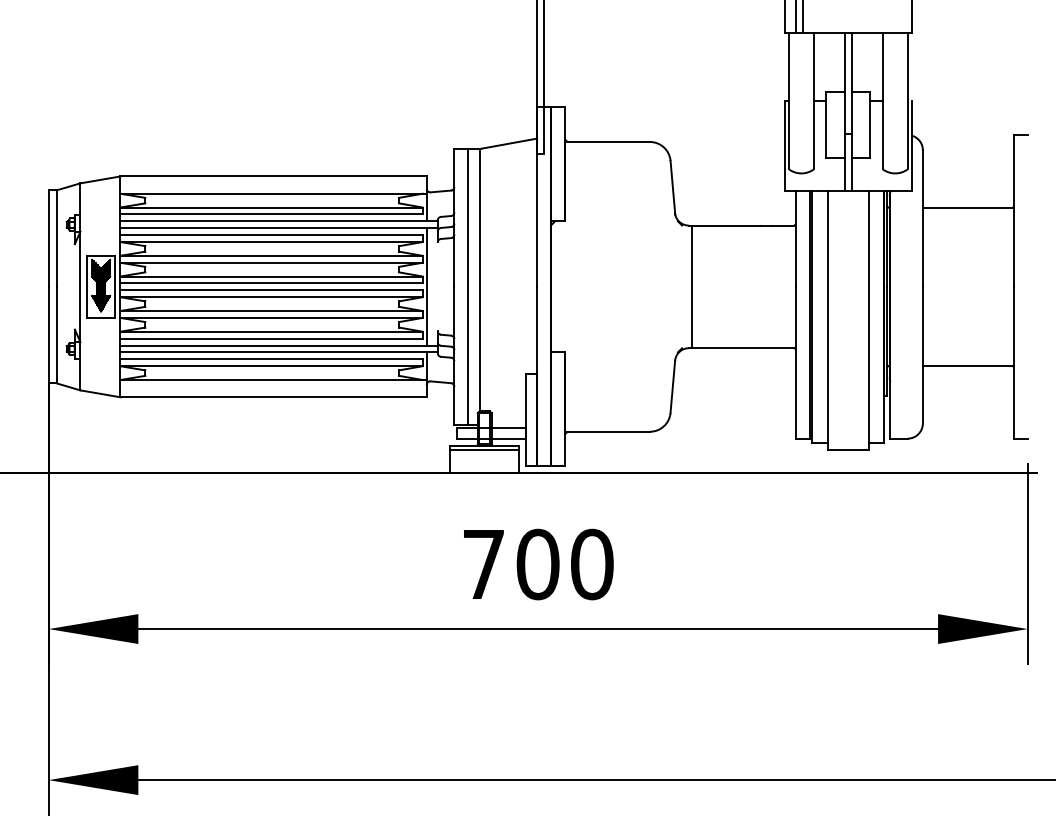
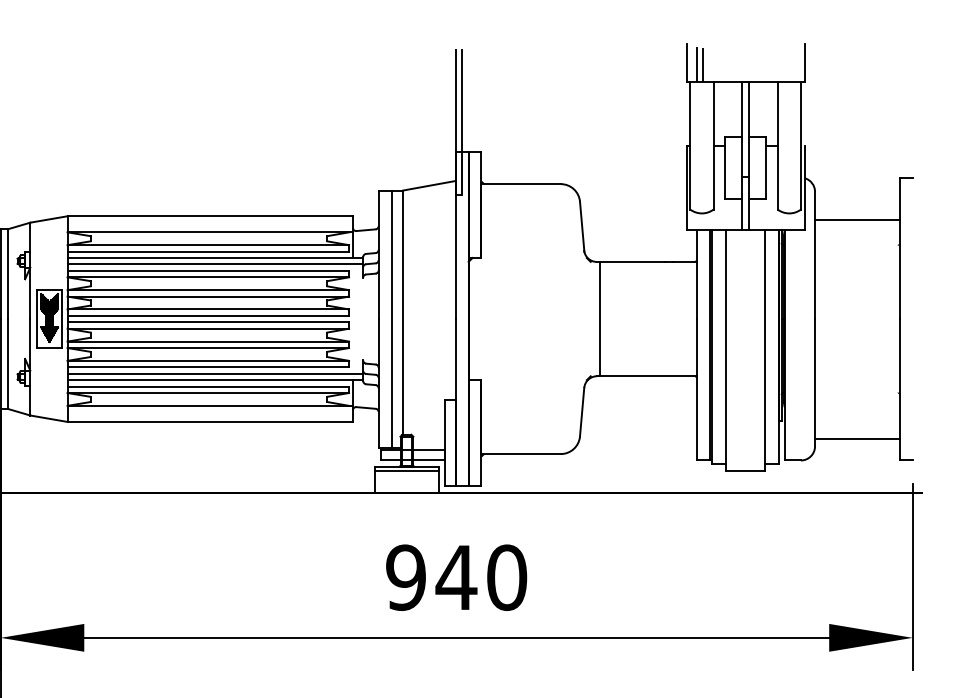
line: (967, 208) -> (856, 220), moved
line: (426, 286) -> (352, 318), removed
line: (967, 365) -> (856, 438), moved
text: (511, 564) -> (431, 577), 700 -> 940

